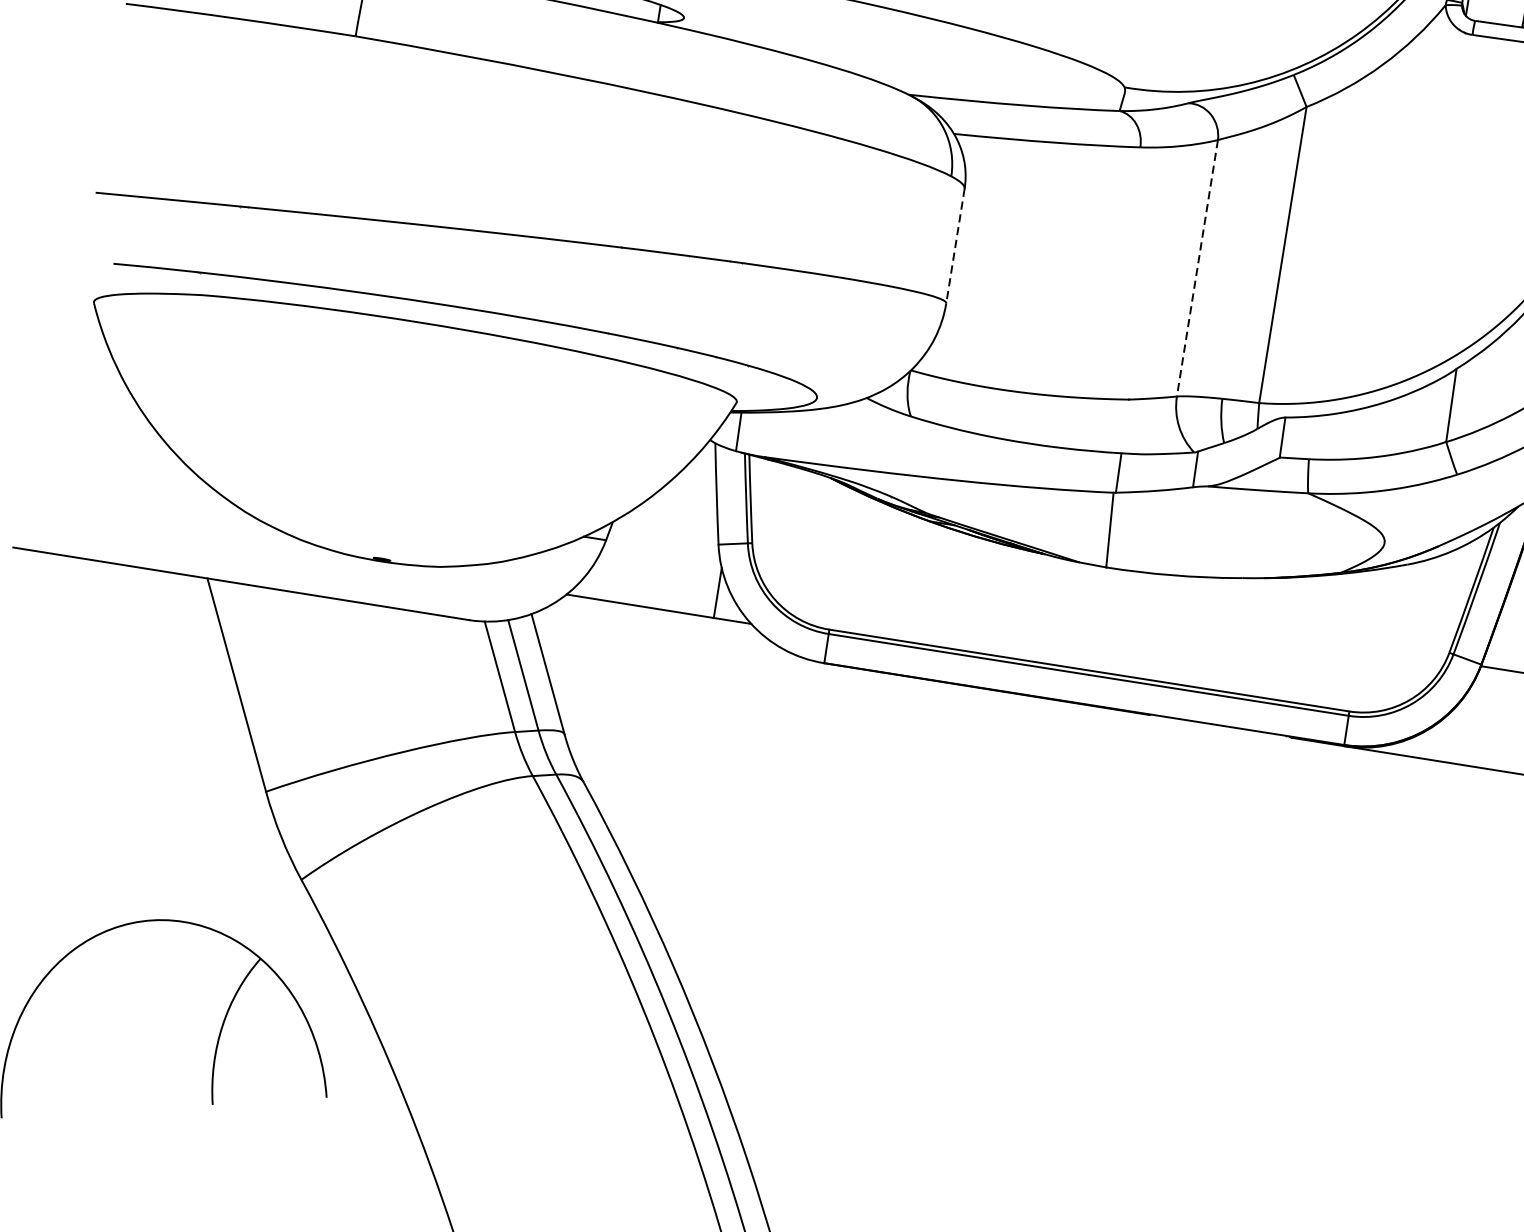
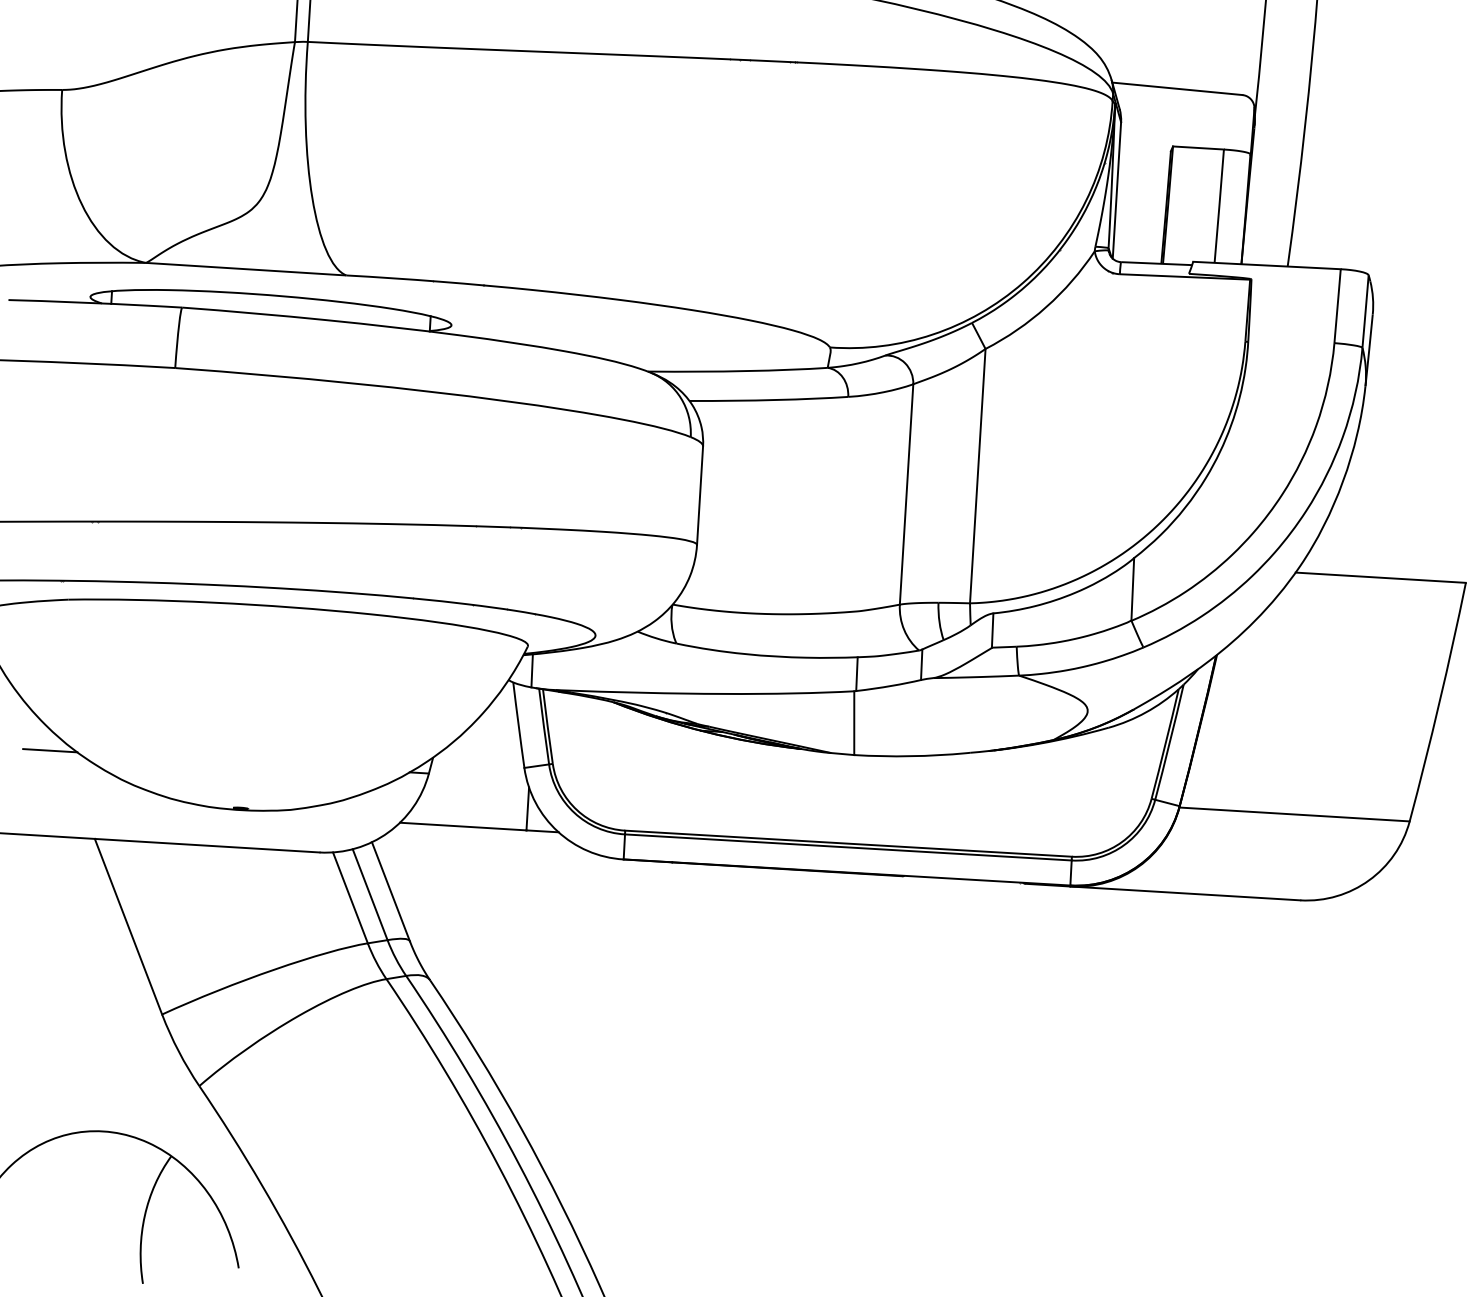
line: (955, 247) -> (700, 496), dashed -> solid
line: (1197, 268) -> (906, 494), dashed -> solid
line: (165, 469) -> (50, 750), added

